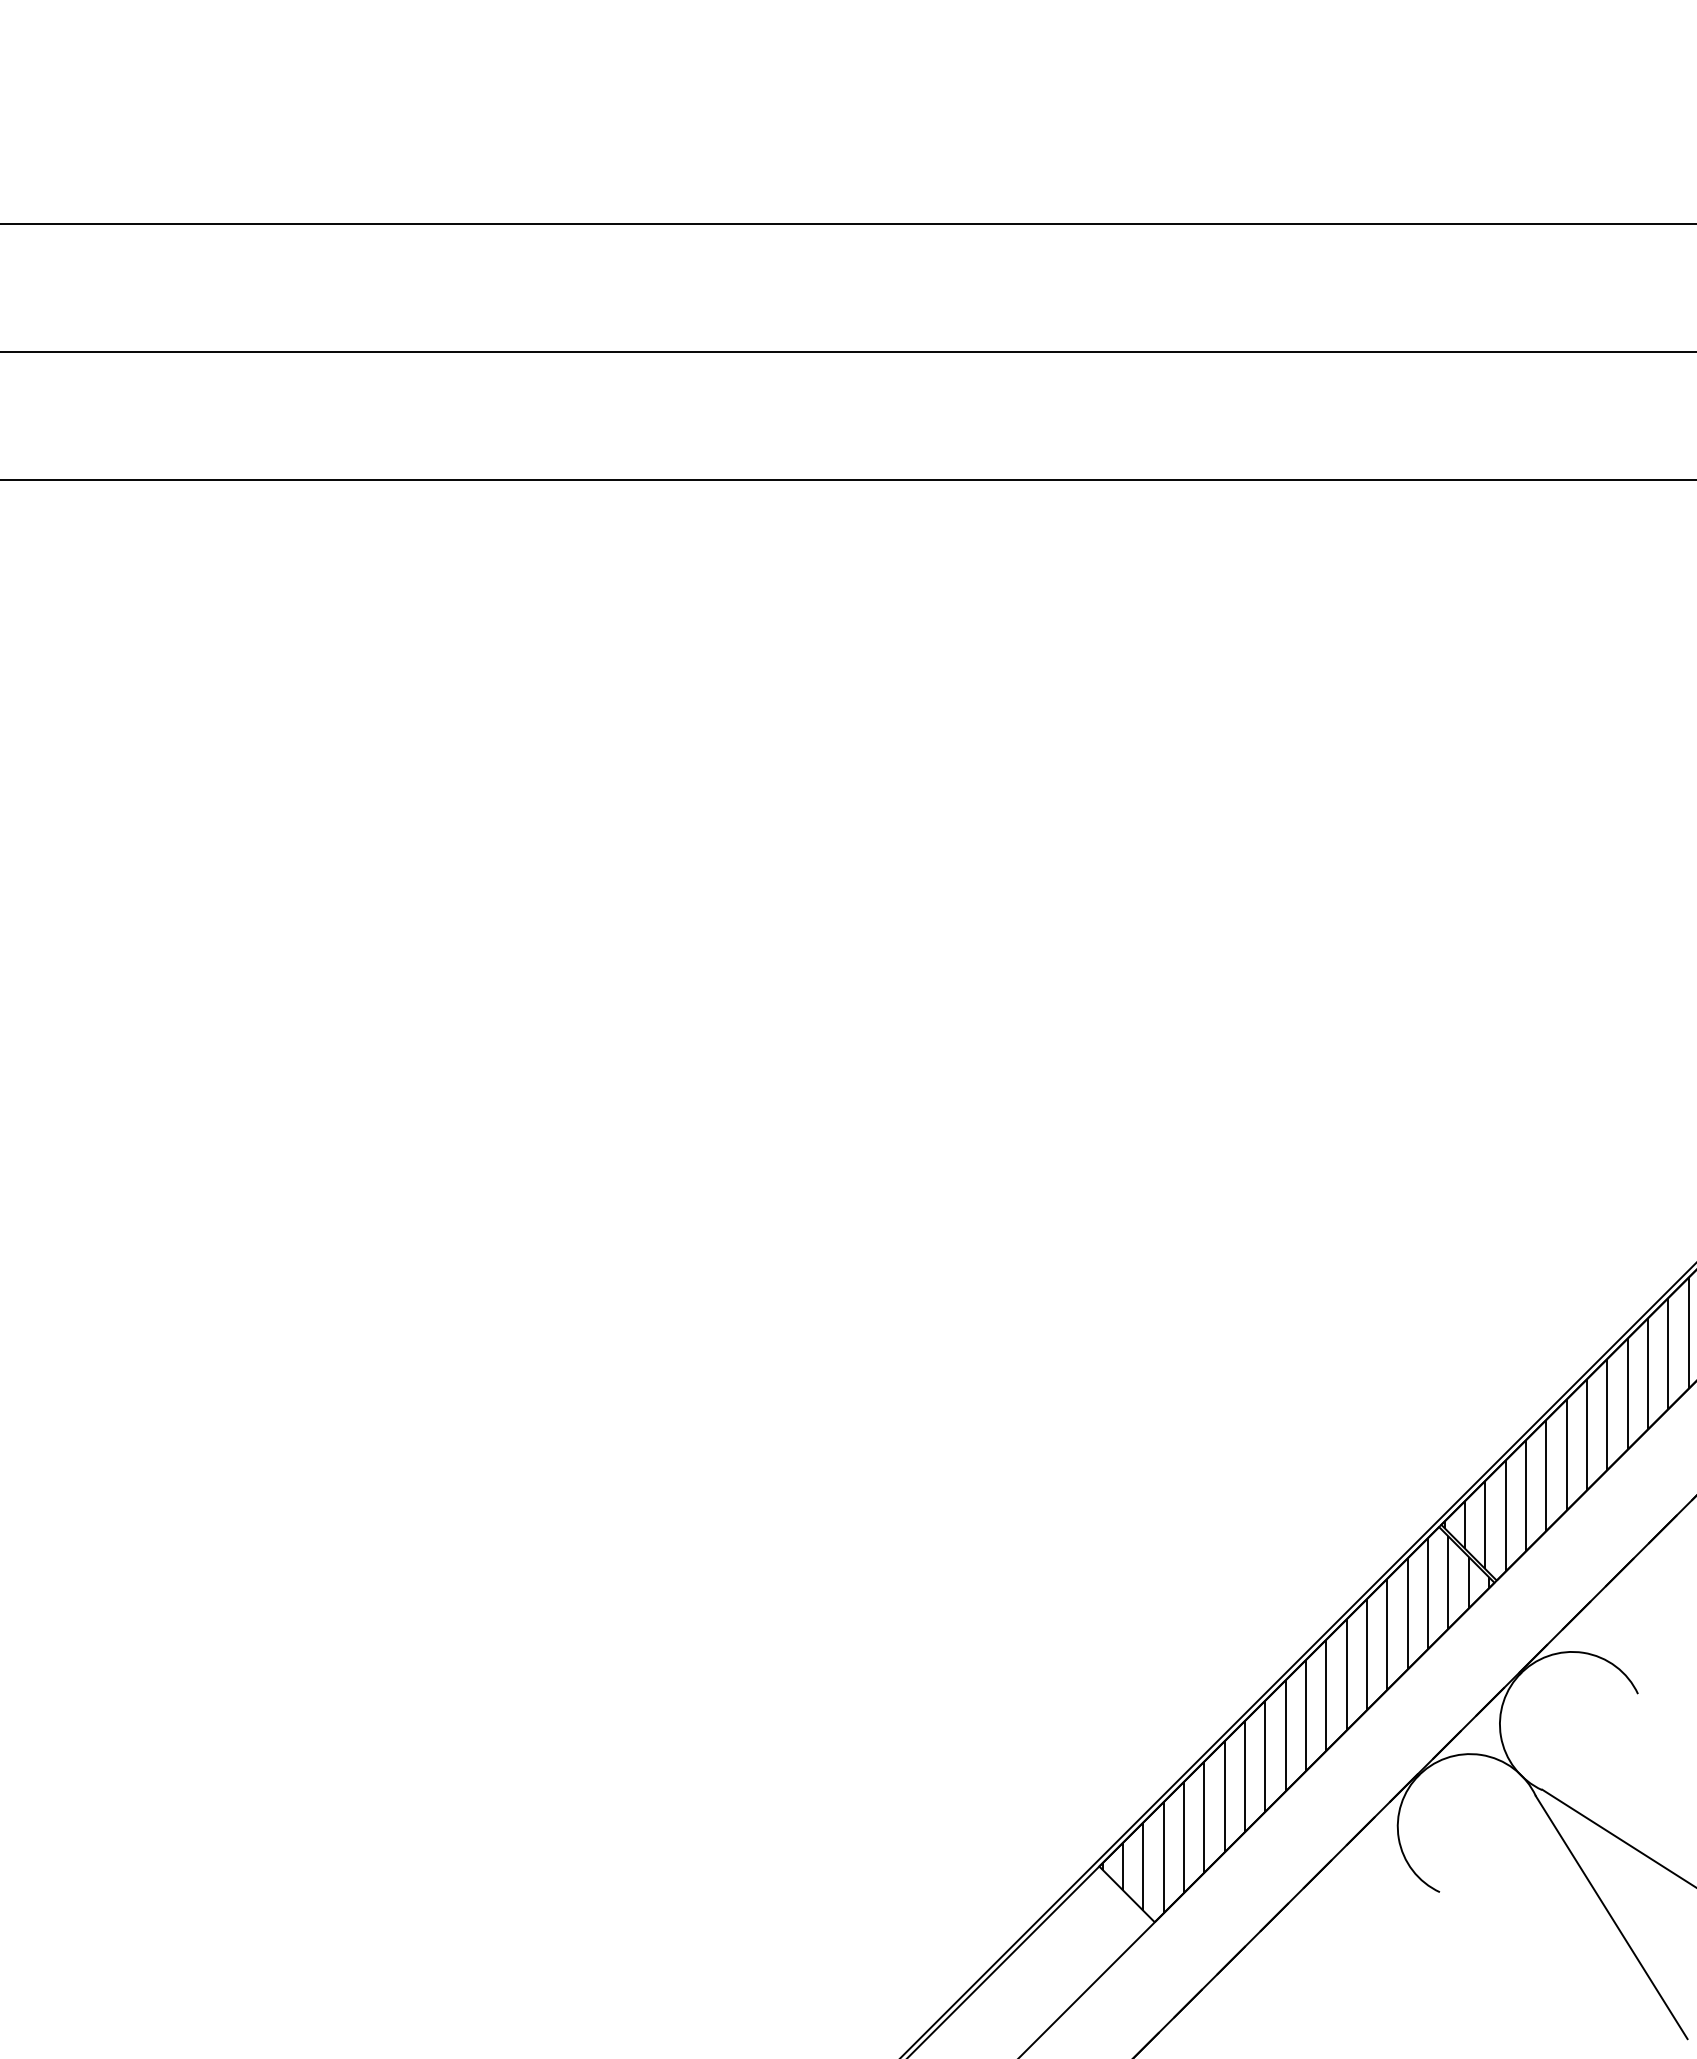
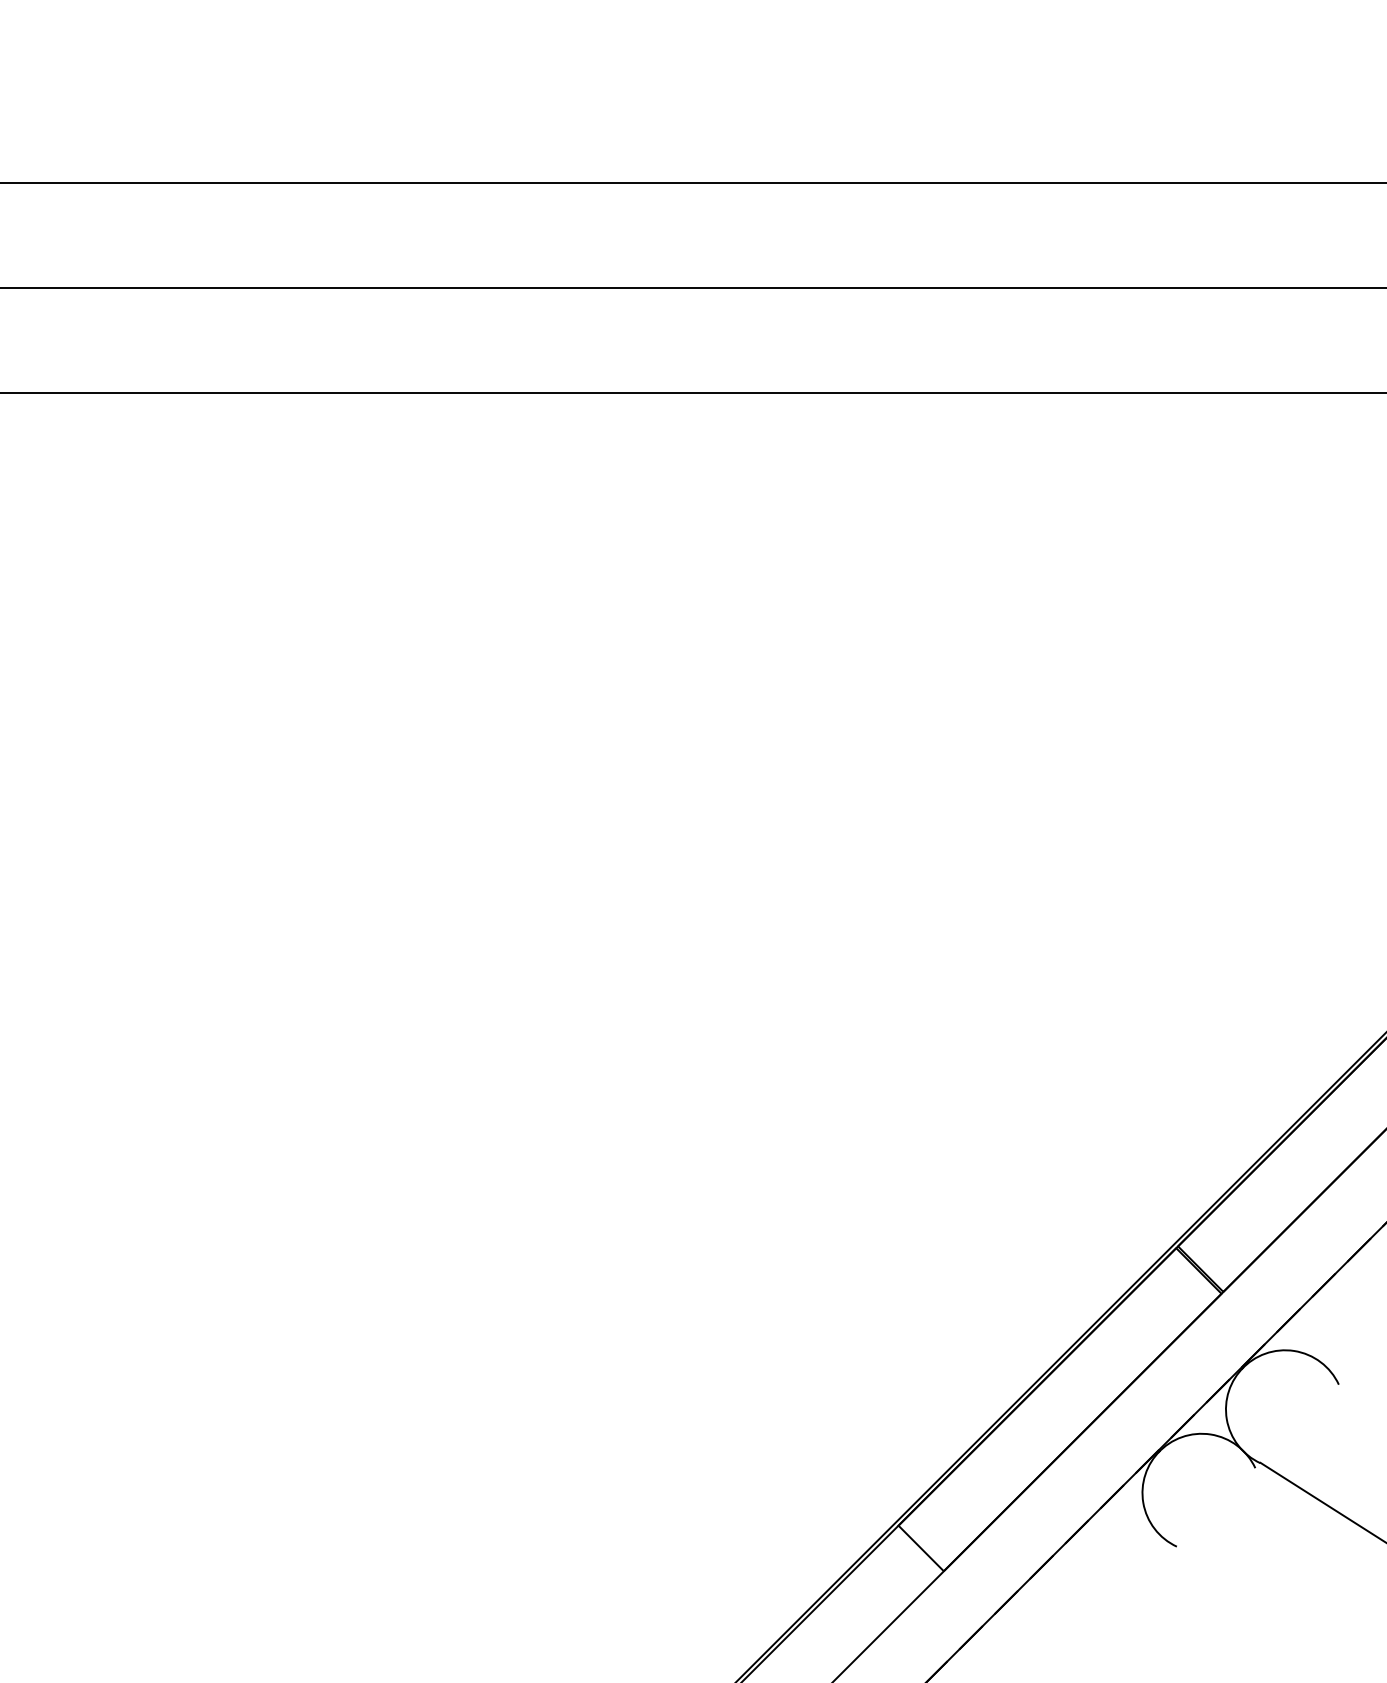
hatch: (1566, 1424) -> (1280, 1164), removed
hatch: (1295, 1724) -> (1058, 1409), removed
line: (1611, 1917) -> (1317, 1567), removed

